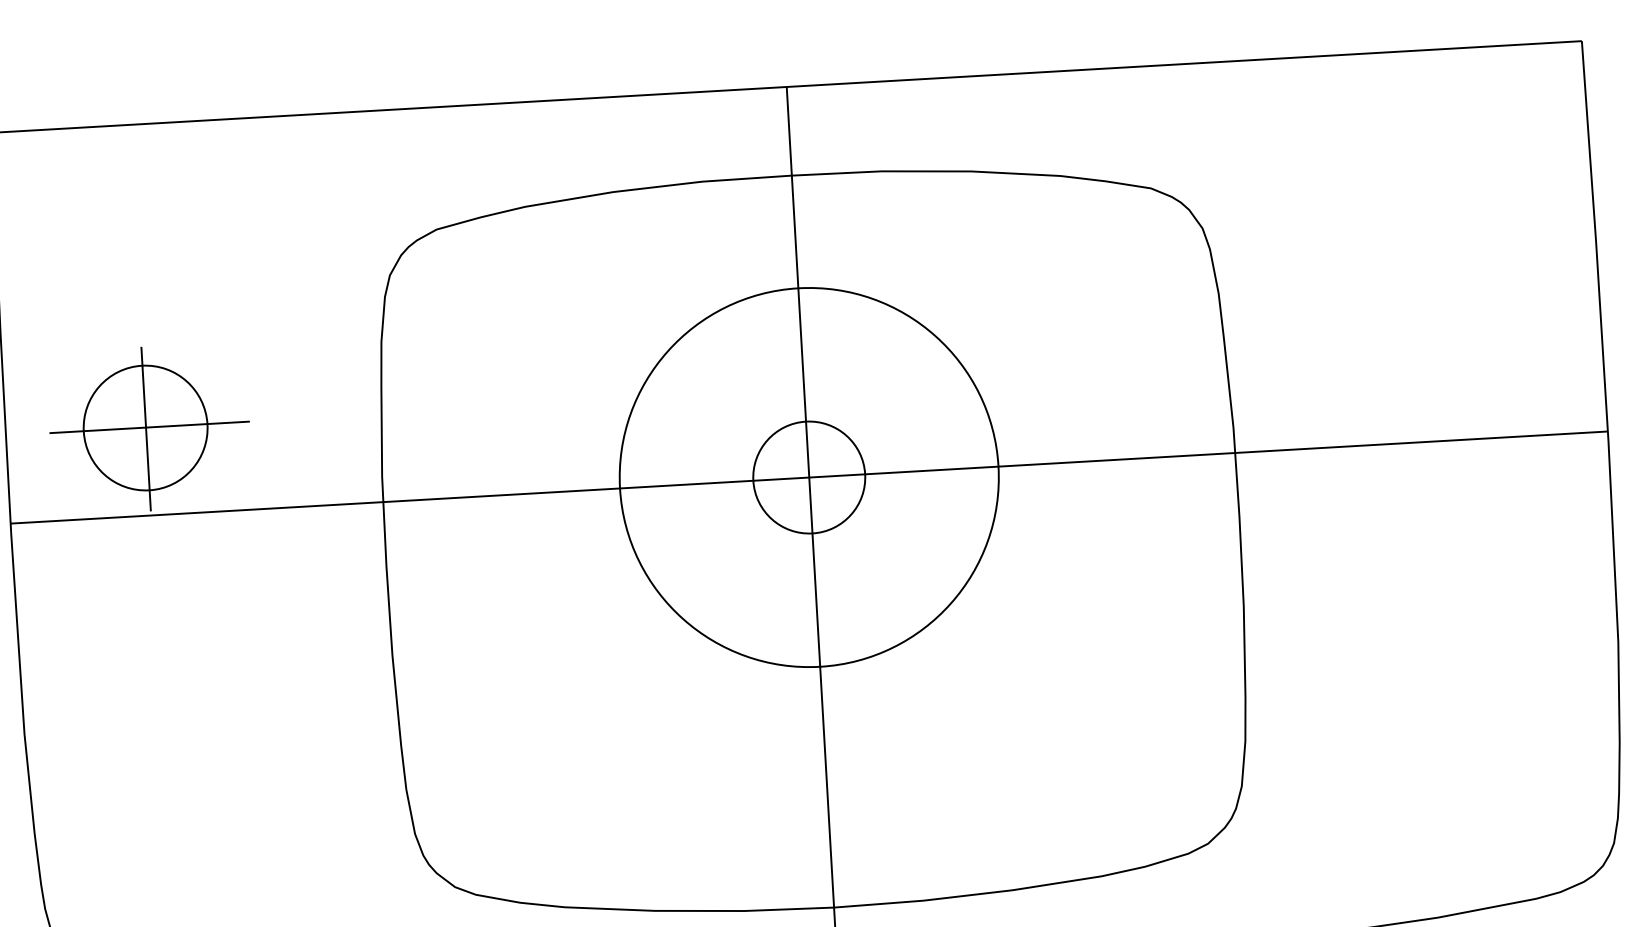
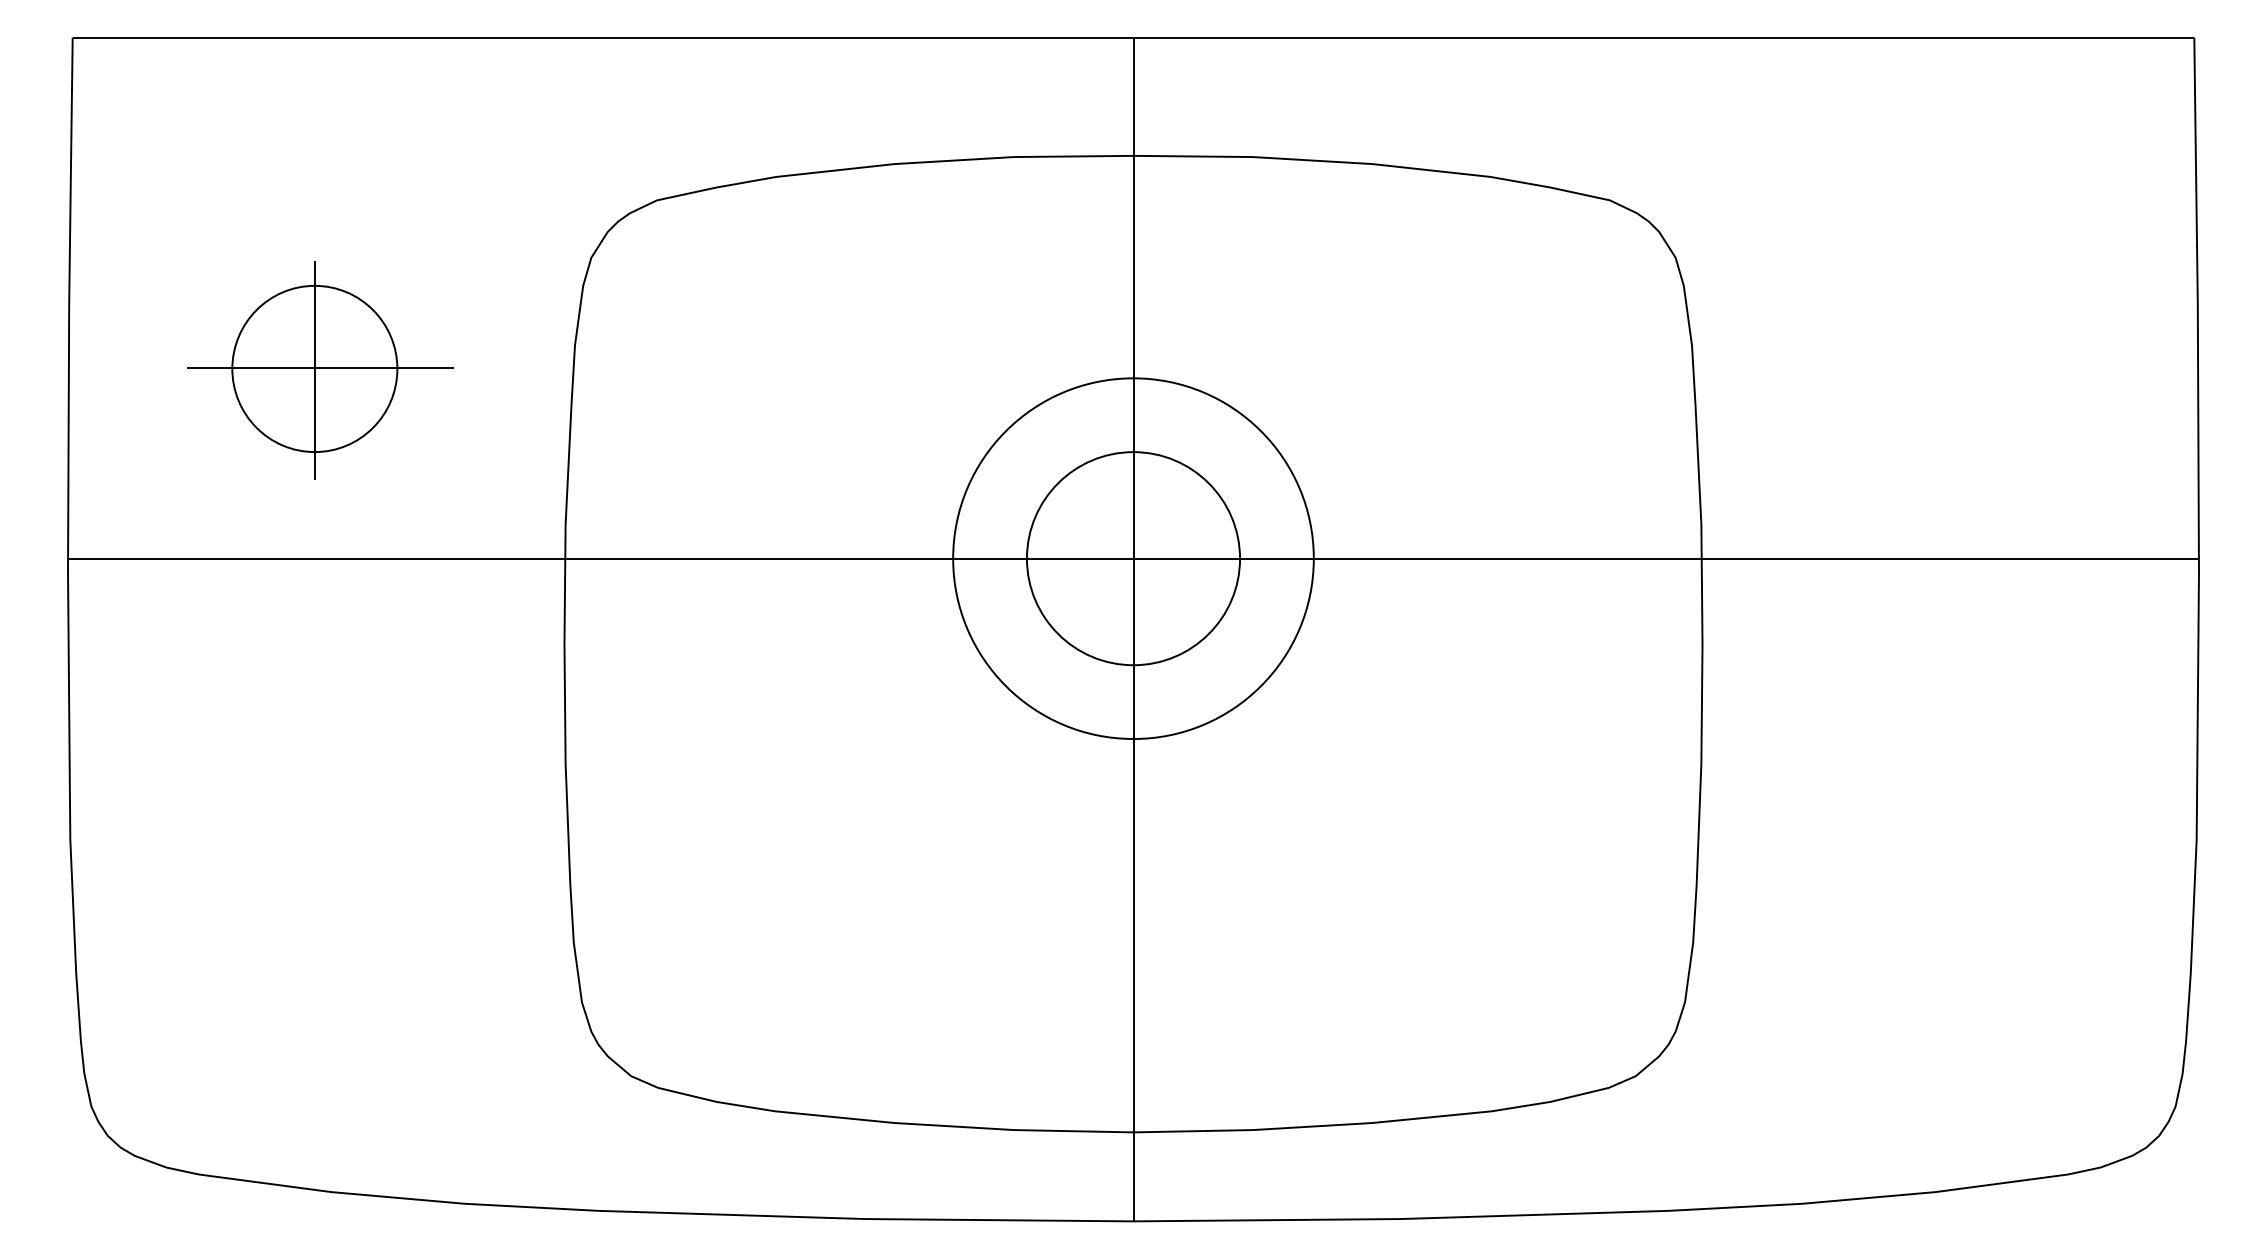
part: (149, 428) -> (320, 370), moved
circle: (809, 477) -> (1133, 558), size x0.71
circle: (809, 477) -> (1133, 558), size x1.43

